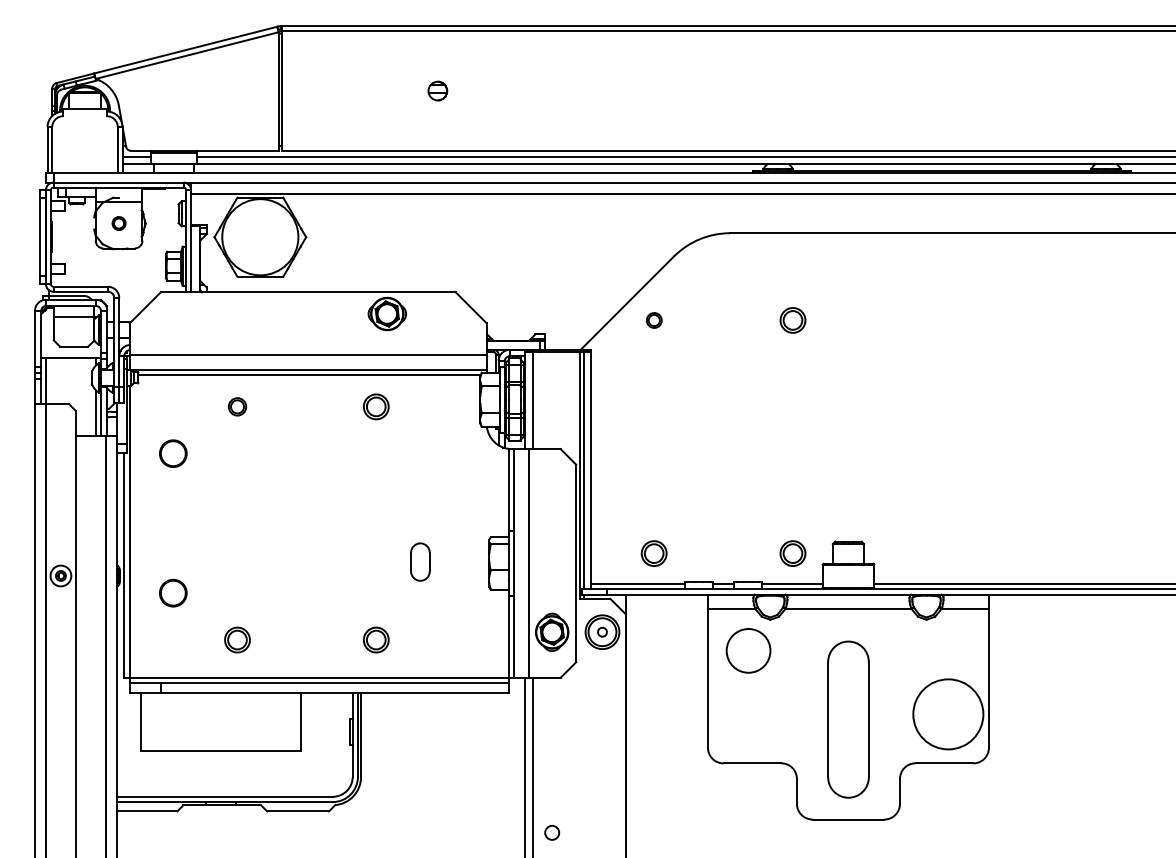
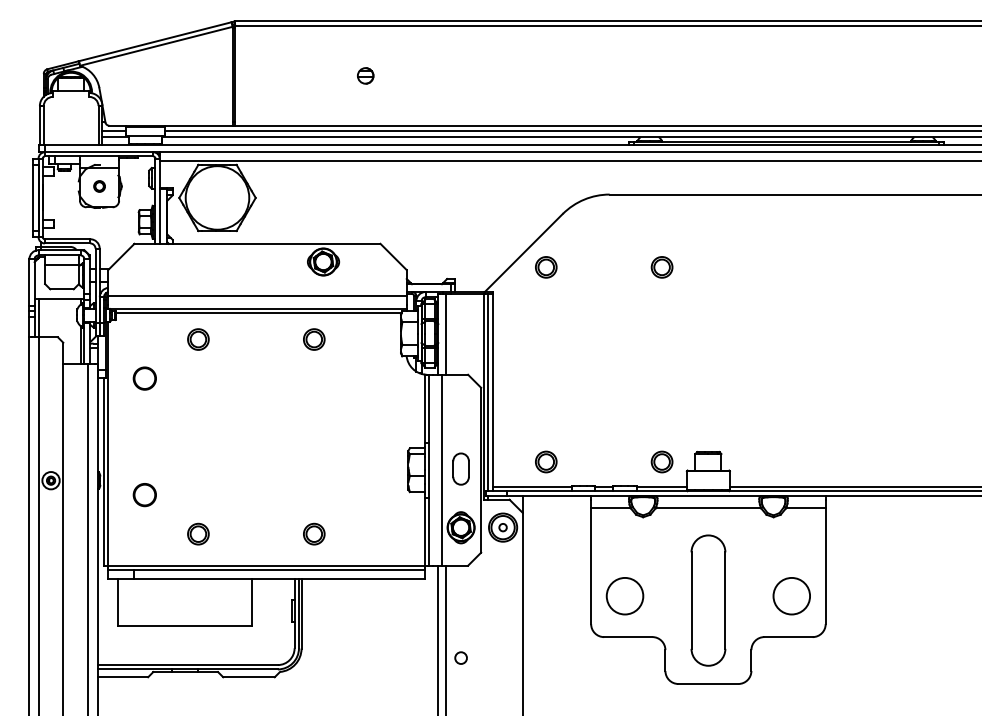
part: (654, 320) -> (546, 267), size x1.67
part: (237, 406) -> (198, 339), size x1.43
part: (419, 561) -> (460, 468), moved
circle: (747, 651) -> (624, 596), moved
circle: (947, 713) -> (791, 595), size x0.62
circle: (551, 832) -> (460, 657), moved

